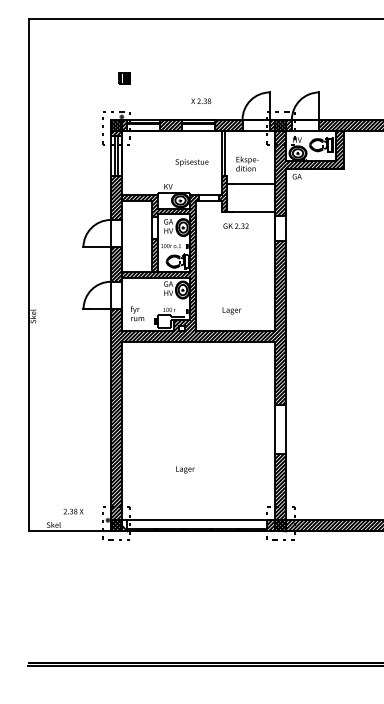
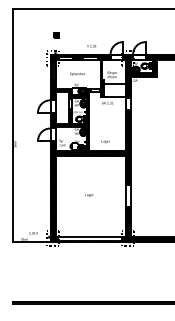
text: (192, 161) -> (77, 73), moved
text: (185, 470) -> (89, 195), moved

